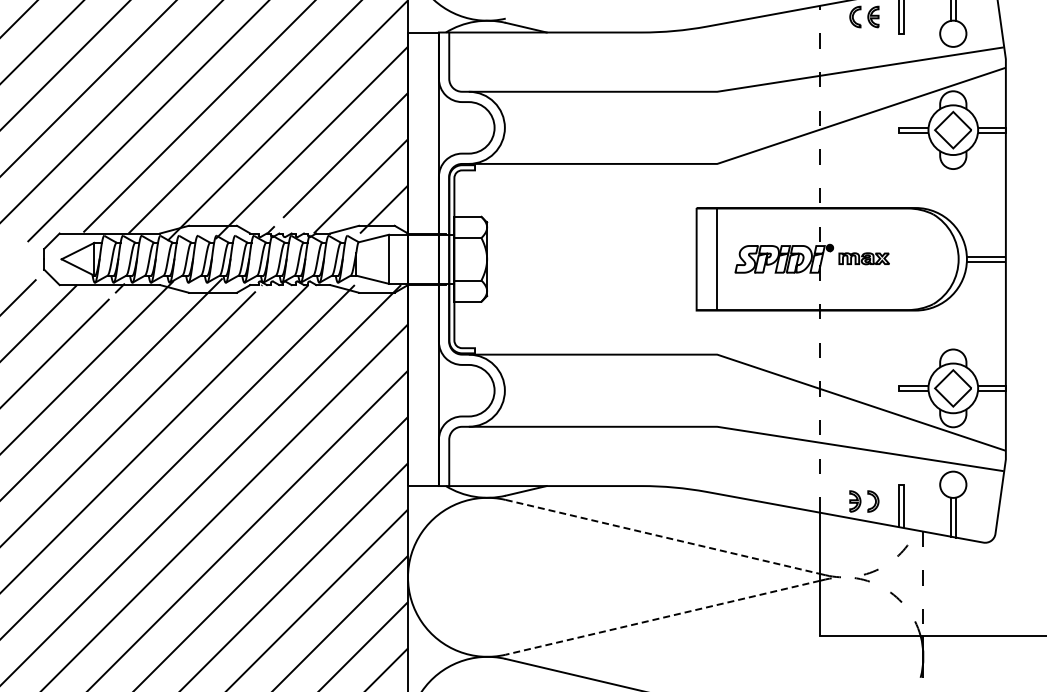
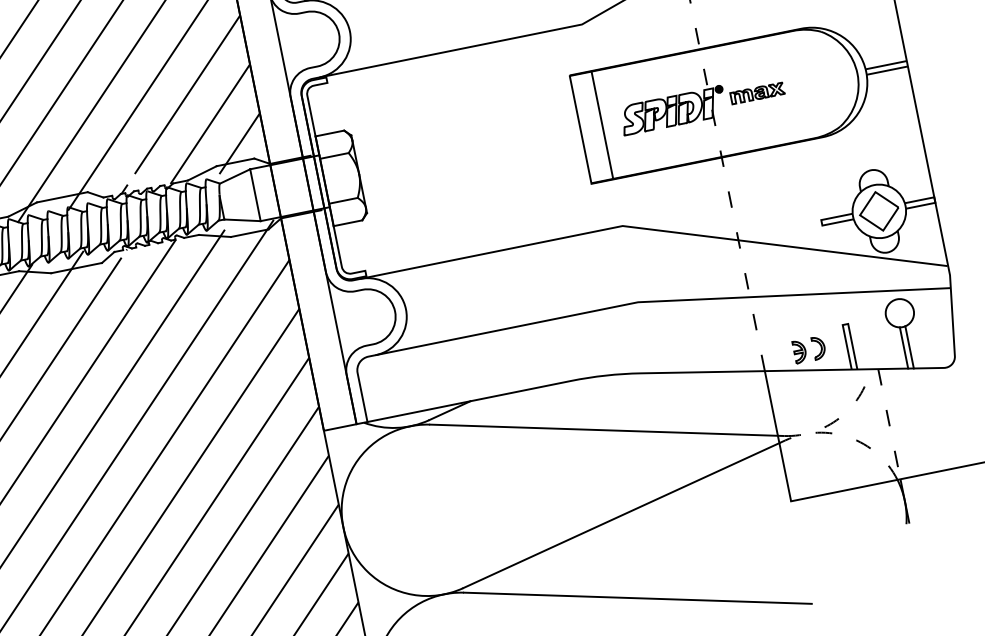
line: (663, 537) -> (604, 430), dashed -> solid
line: (662, 617) -> (620, 515), dashed -> solid

